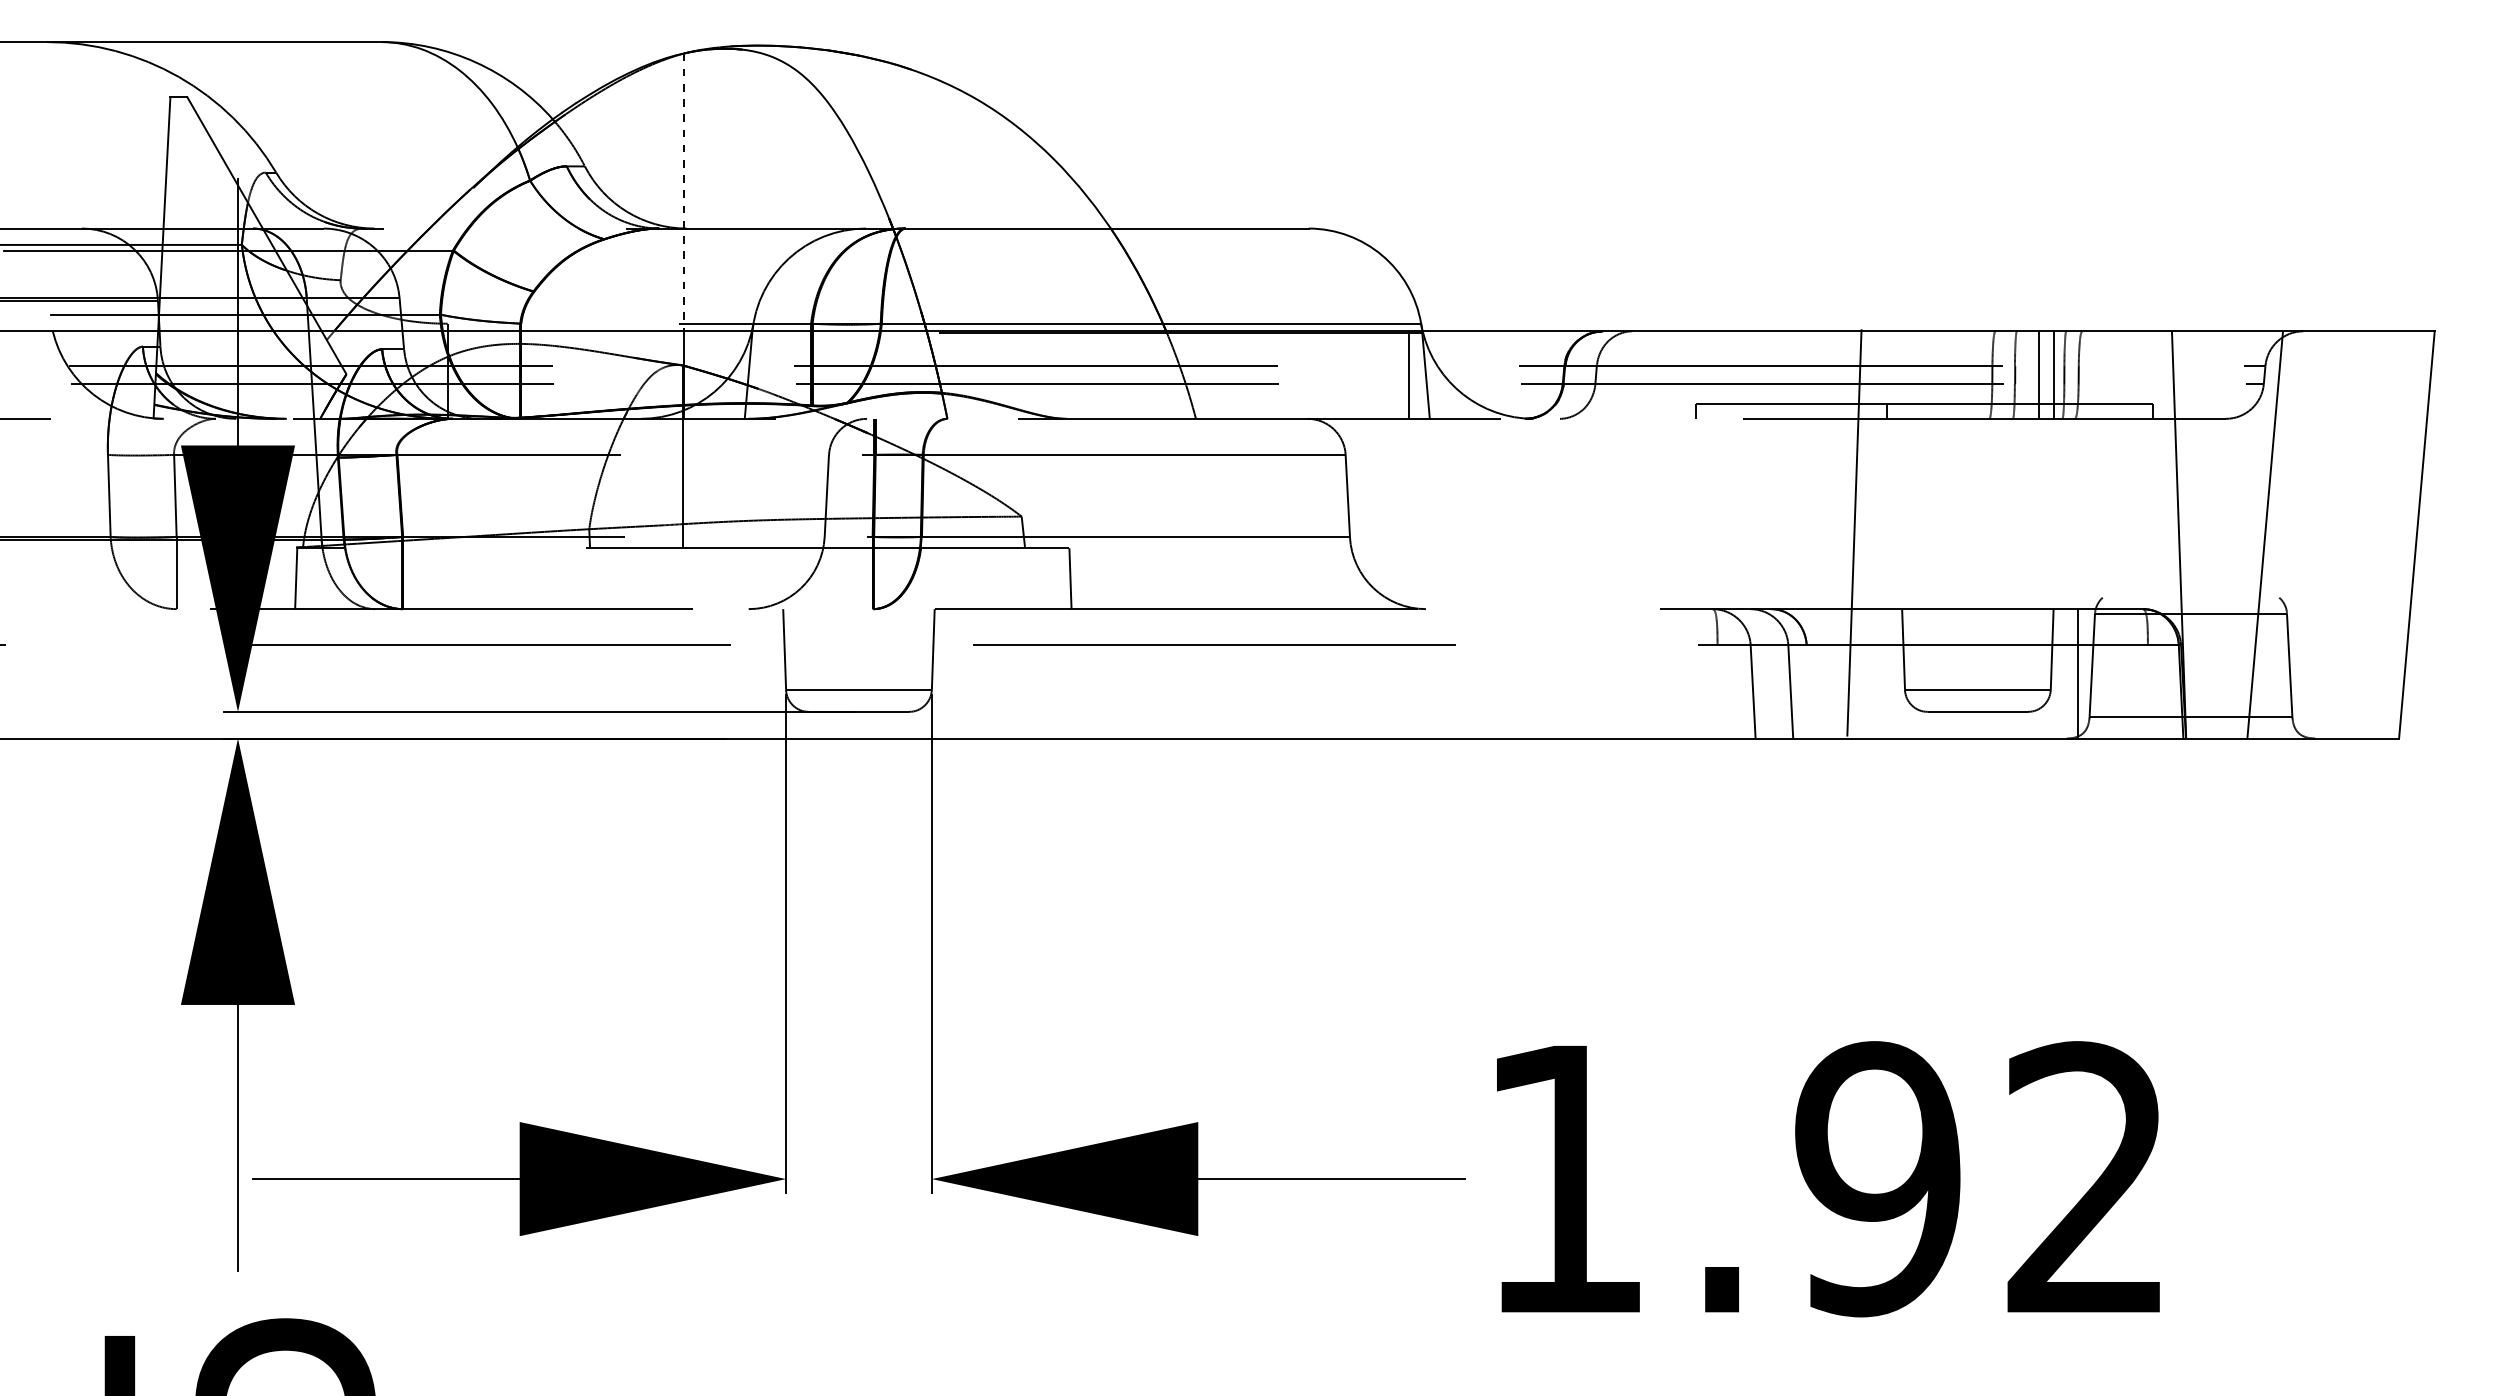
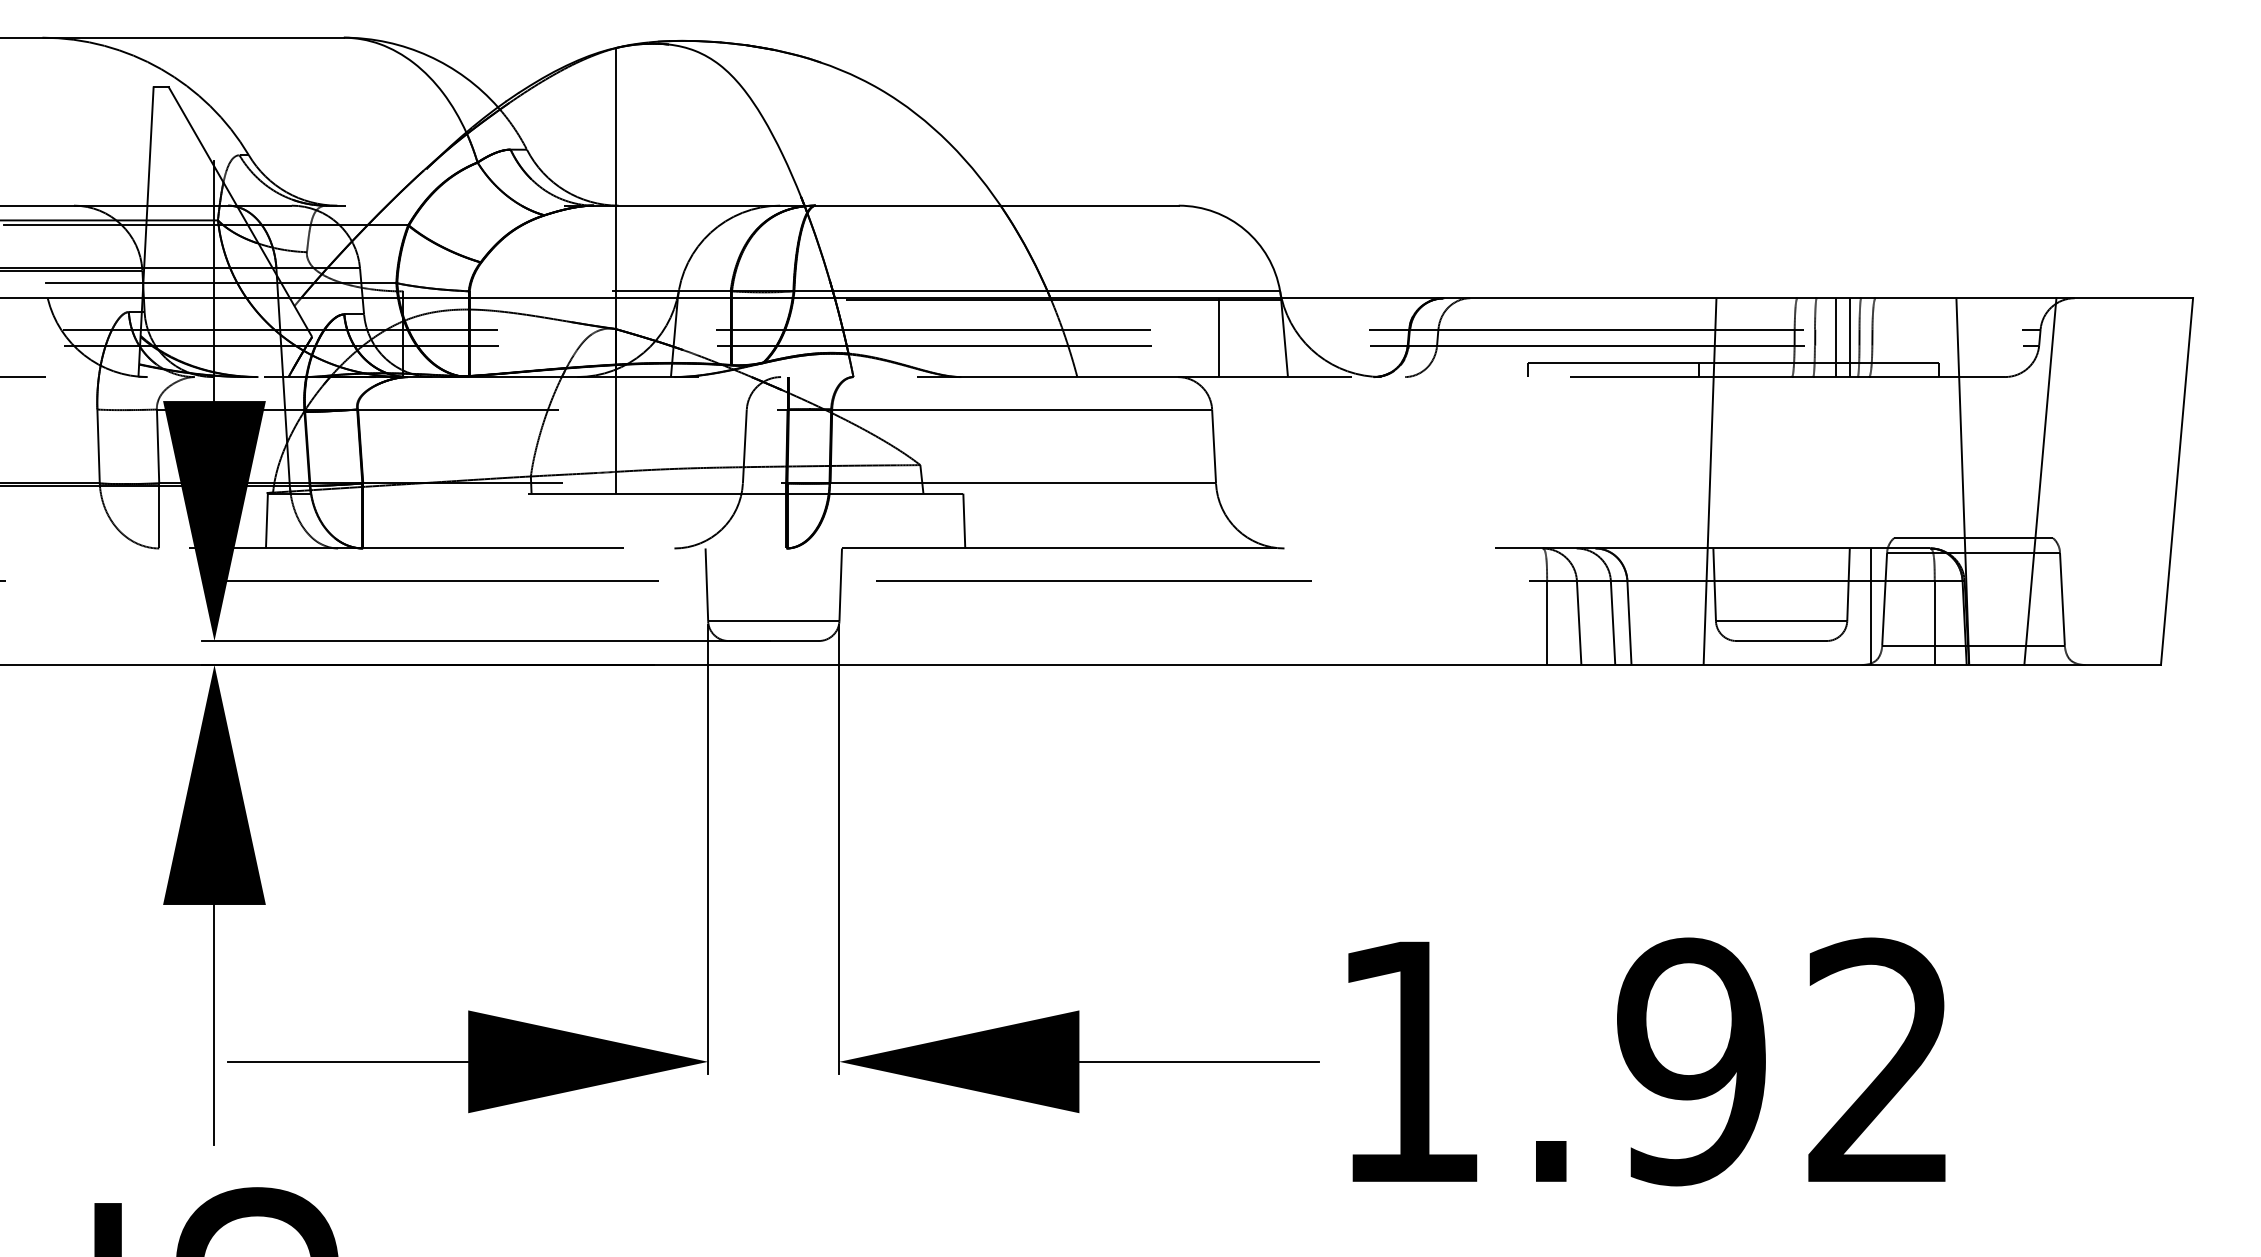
line: (684, 192) -> (616, 173), dashed -> solid
line: (1409, 374) -> (1219, 337), moved
line: (1854, 532) -> (1710, 481), moved
line: (2190, 597) -> (1973, 537), added
line: (1717, 691) -> (1547, 622), added
line: (1808, 691) -> (1629, 622), added
line: (2147, 691) -> (1934, 622), added

